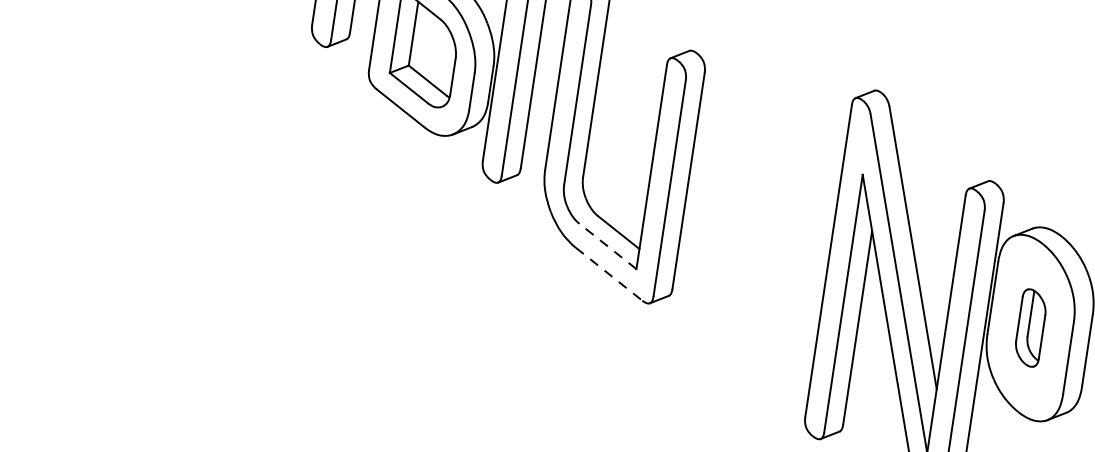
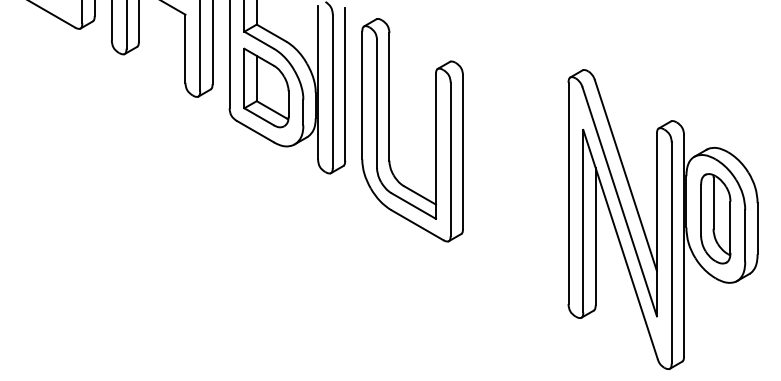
line: (607, 246) -> (413, 206), dashed -> solid
line: (609, 274) -> (417, 225), dashed -> solid
part: (1030, 327) -> (715, 218), size x1.67

